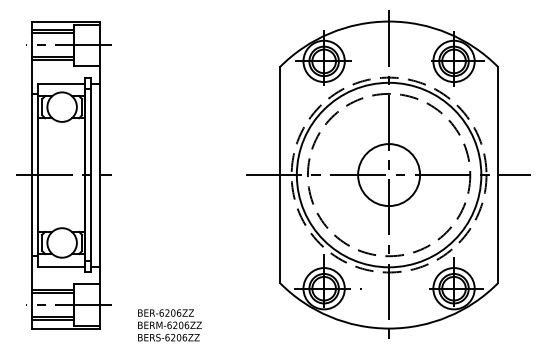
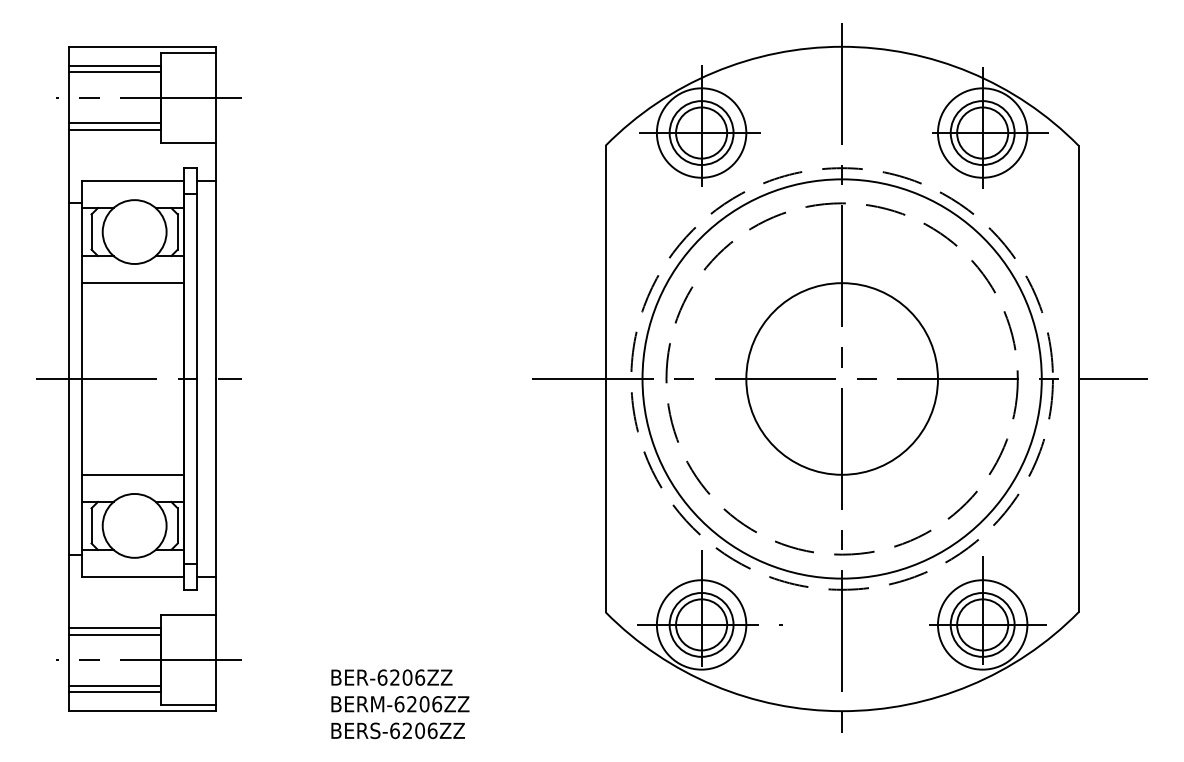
line: (61, 130) -> (133, 282), added
circle: (388, 174) -> (840, 377), size x1.43
line: (61, 219) -> (133, 475), added
text: (169, 325) -> (399, 704), moved

